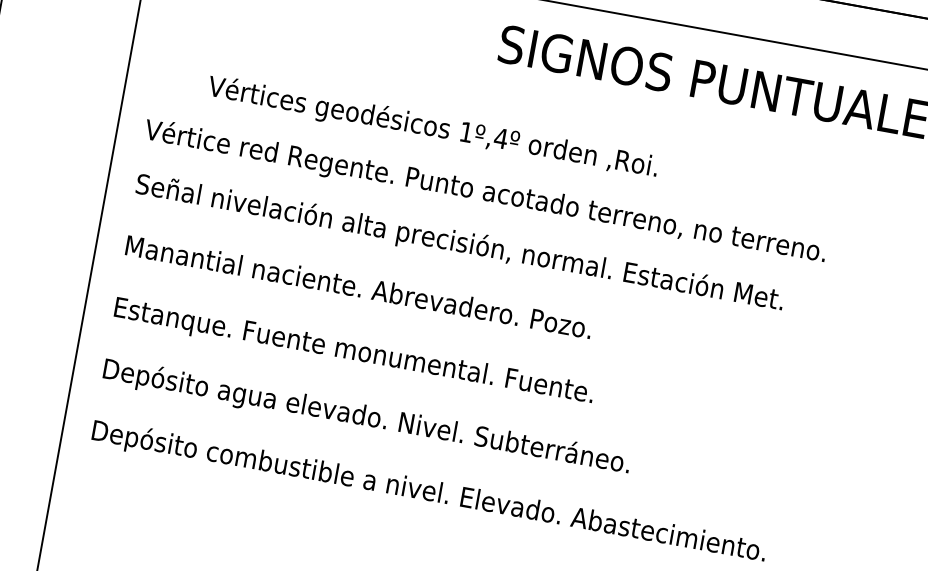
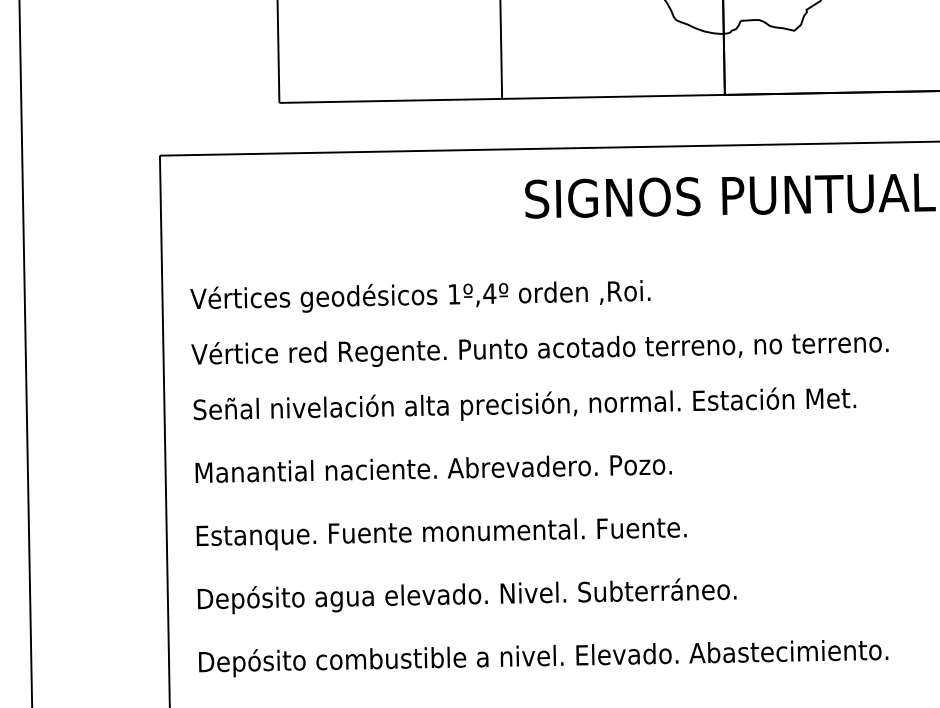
text: (433, 127) -> (420, 296), moved

